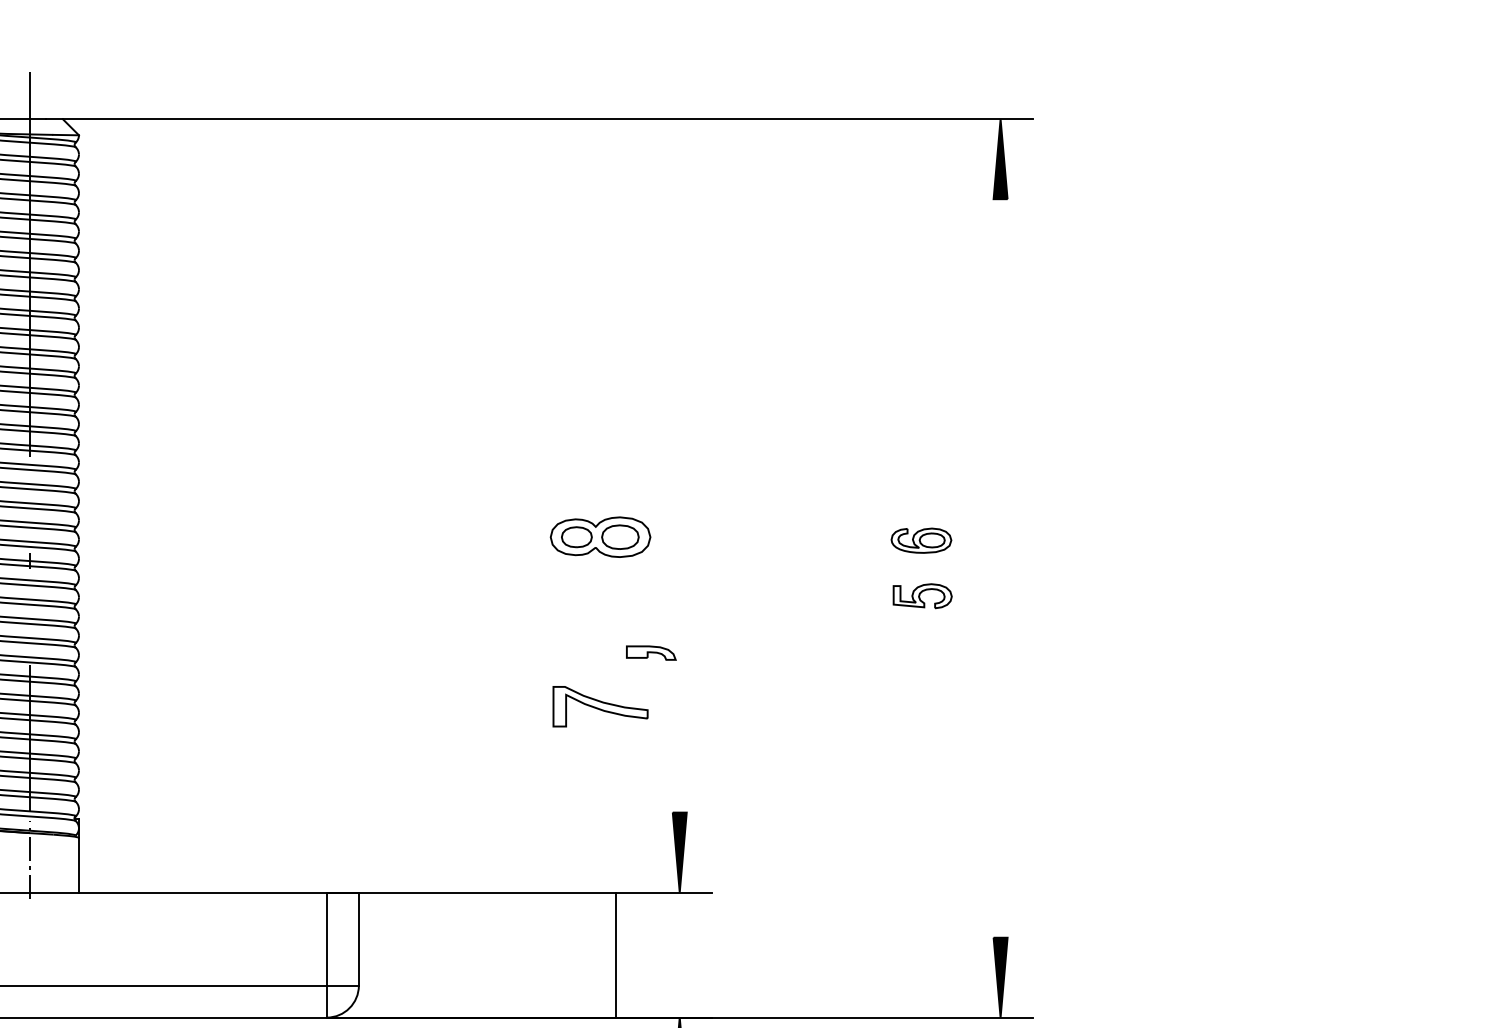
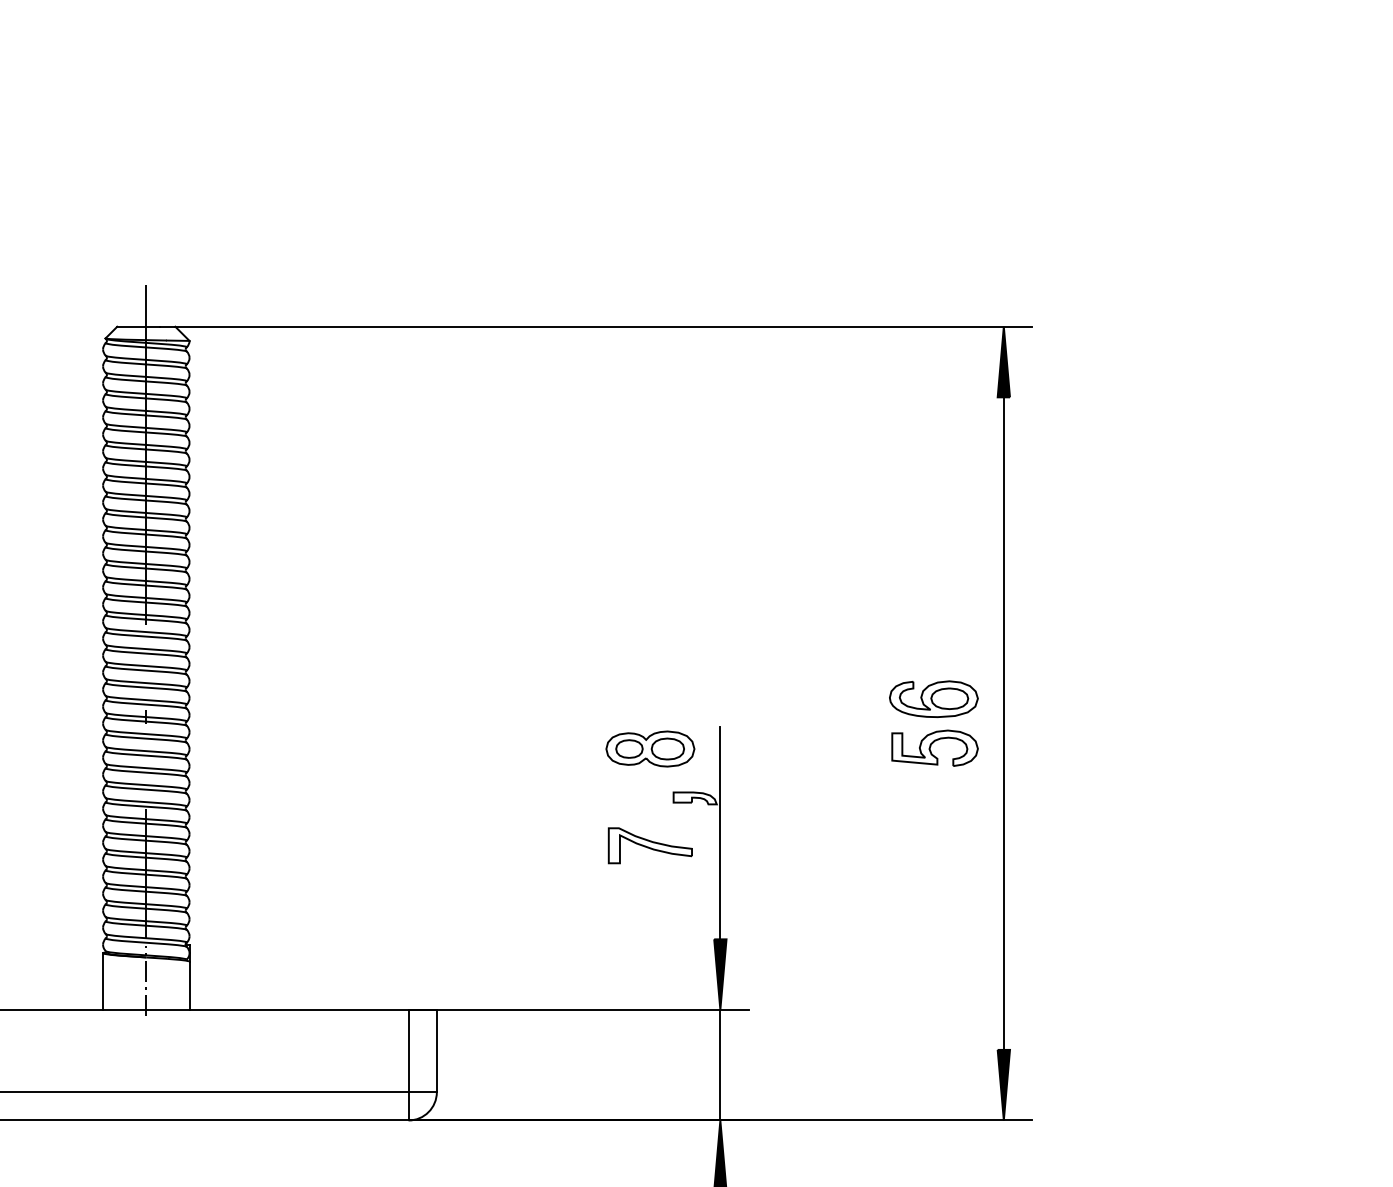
part: (600, 536) -> (650, 748), moved
part: (920, 540) -> (933, 698), size x1.67
line: (1000, 568) -> (1003, 723), added
part: (922, 595) -> (934, 747), size x1.67
line: (679, 691) -> (720, 832), added
line: (616, 954) -> (720, 1064), moved

